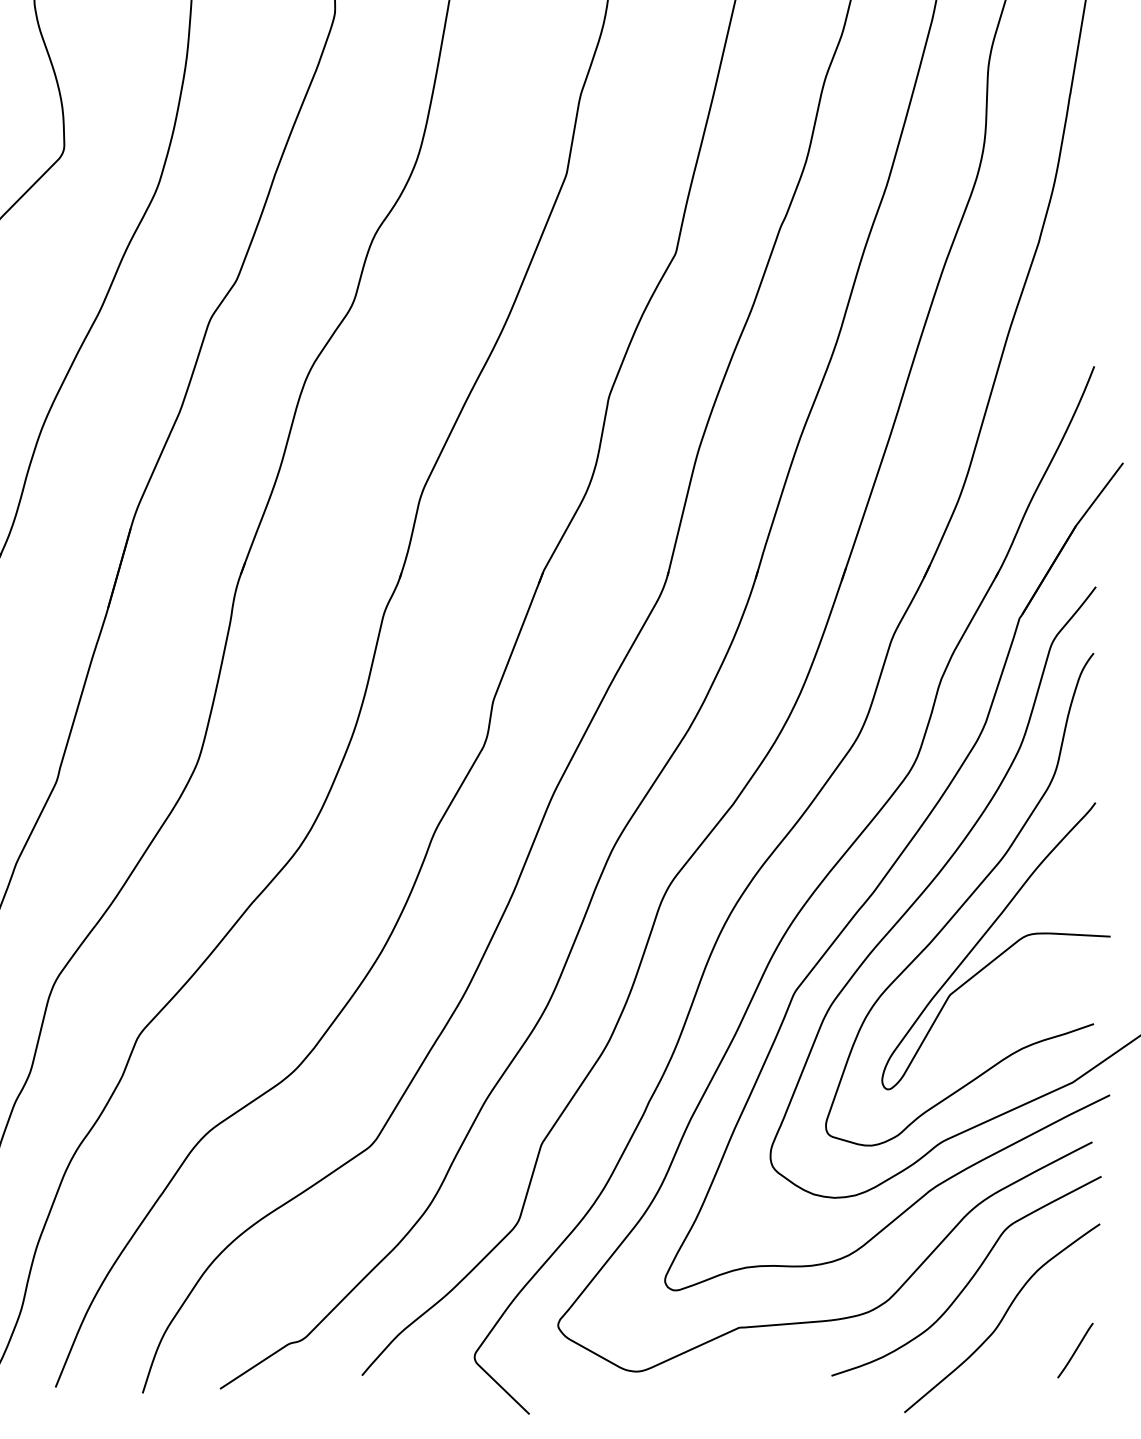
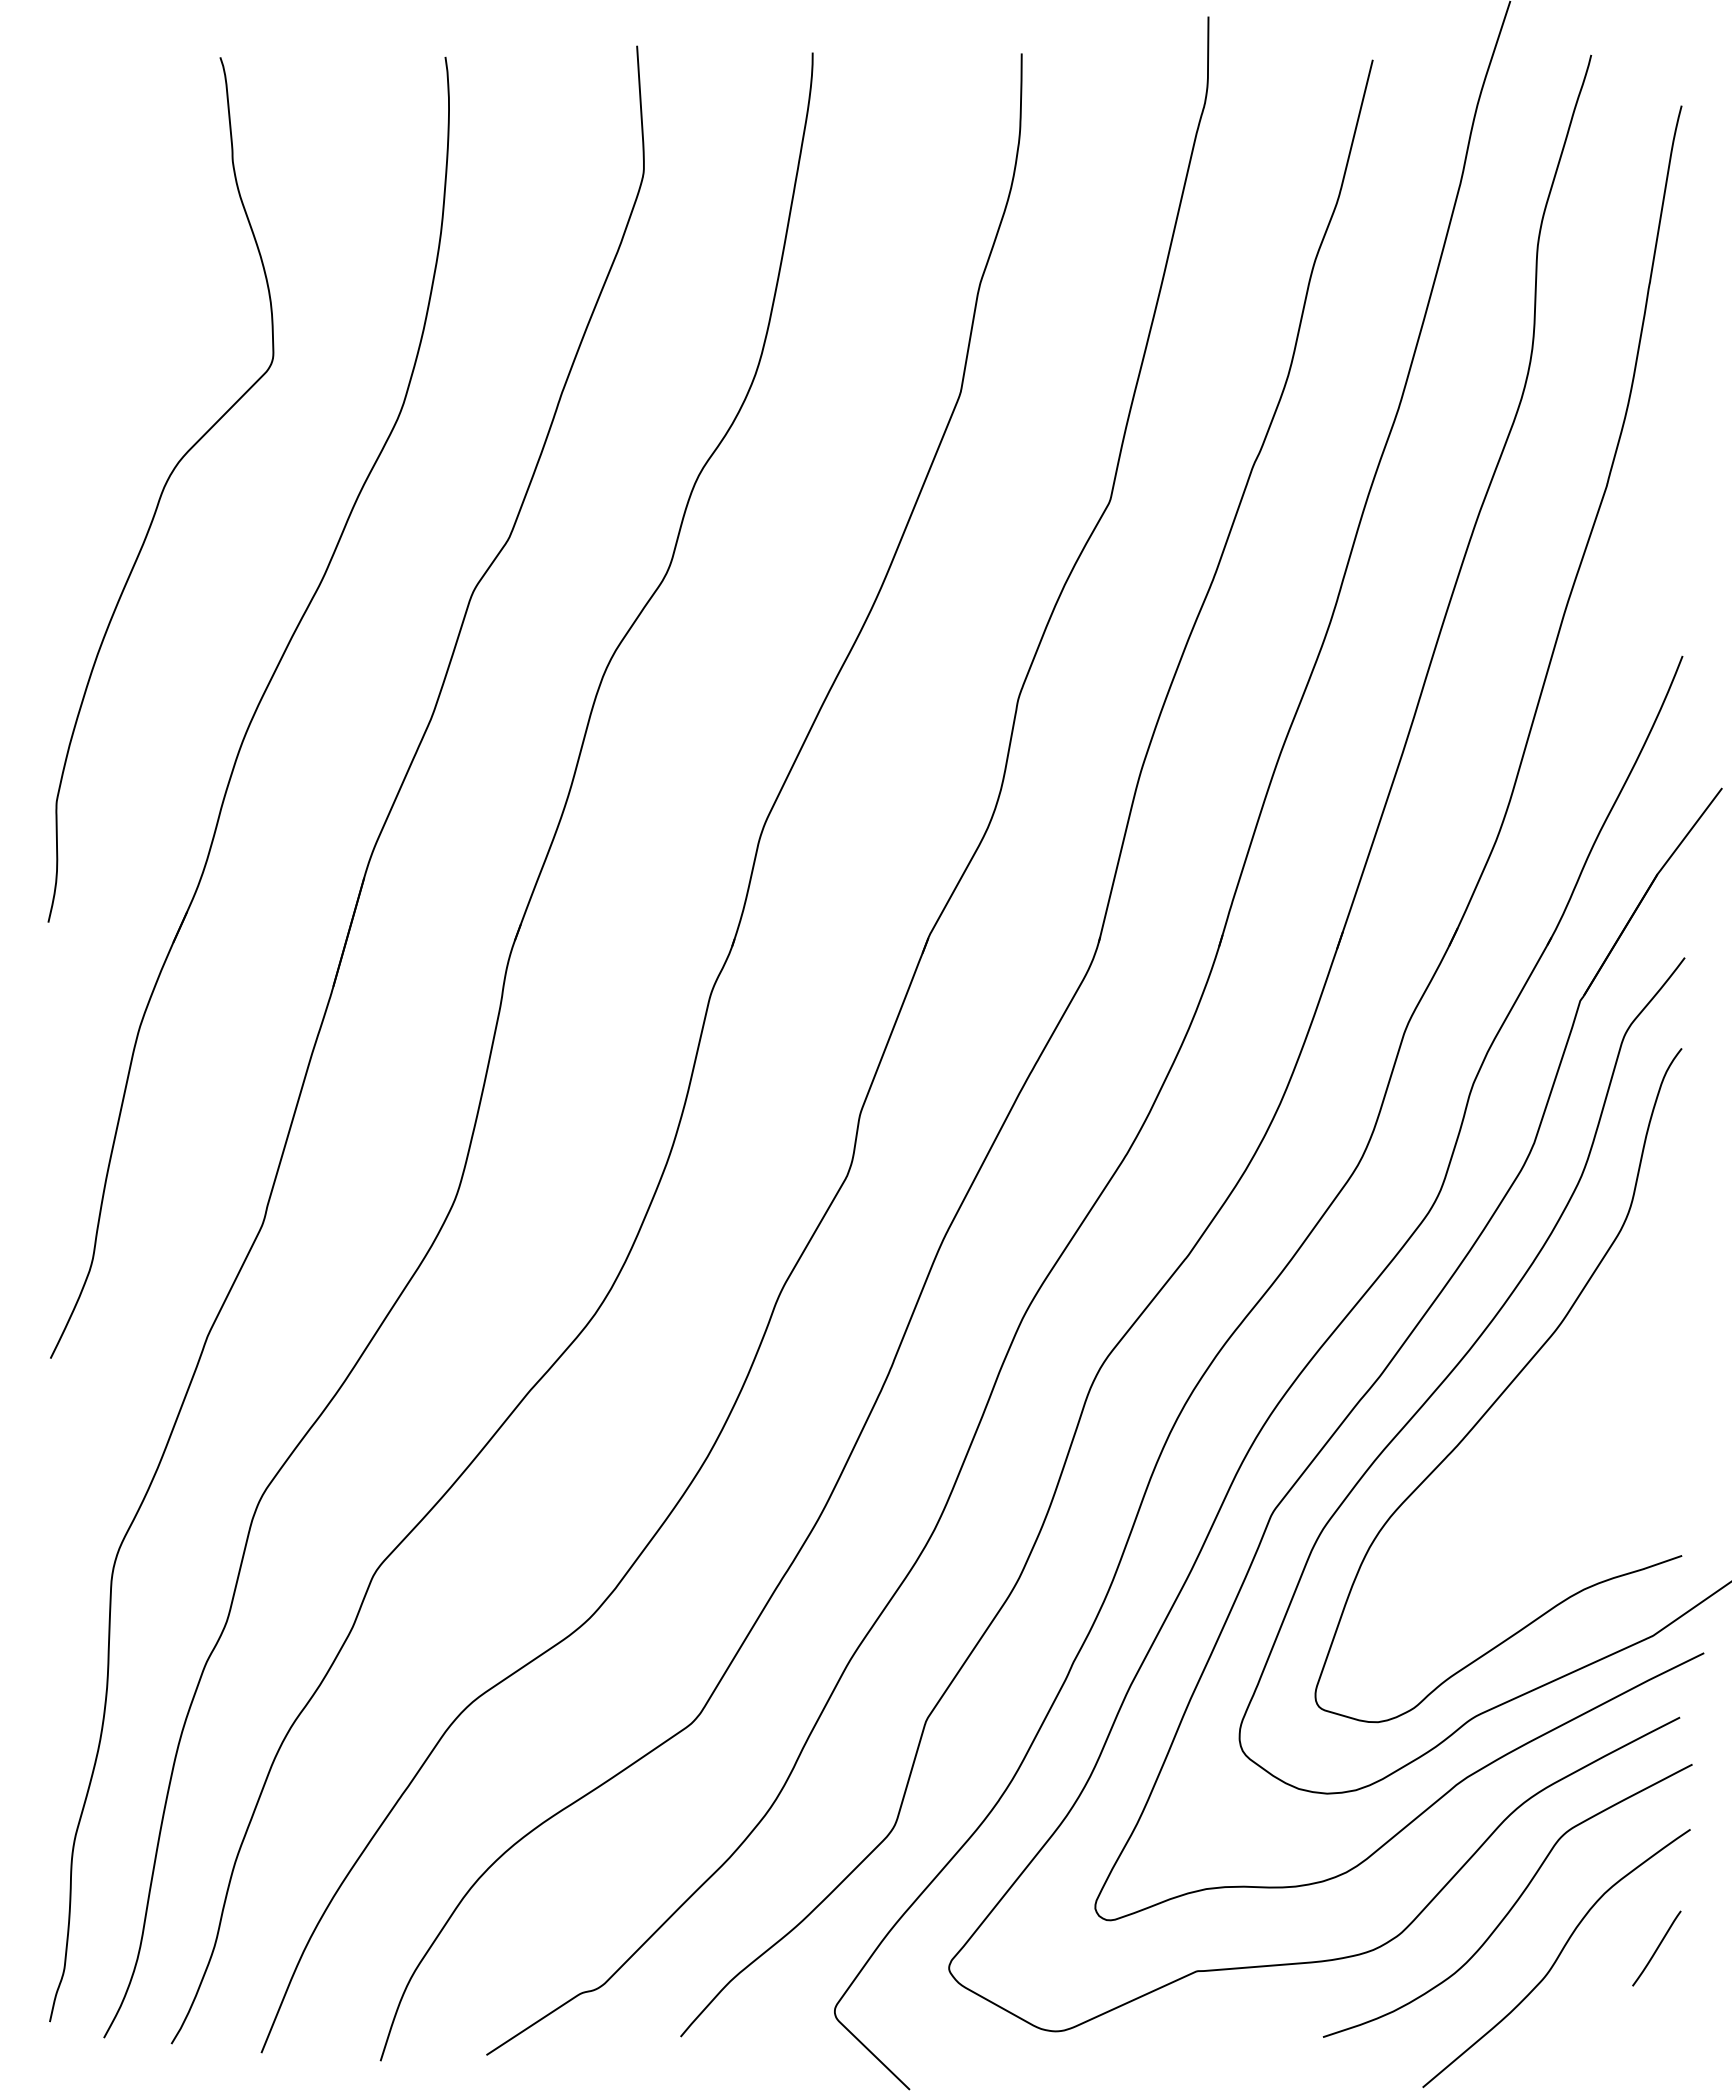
curve: (1000, 953) -> (1554, 1459), removed
curve: (1075, 1350) -> (1656, 1948), moved

